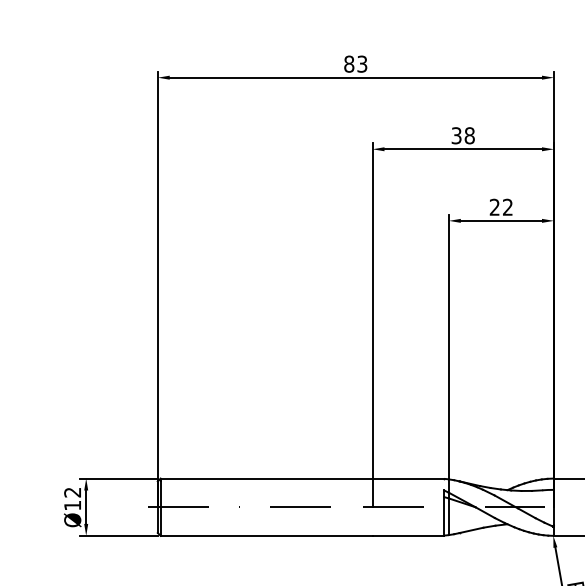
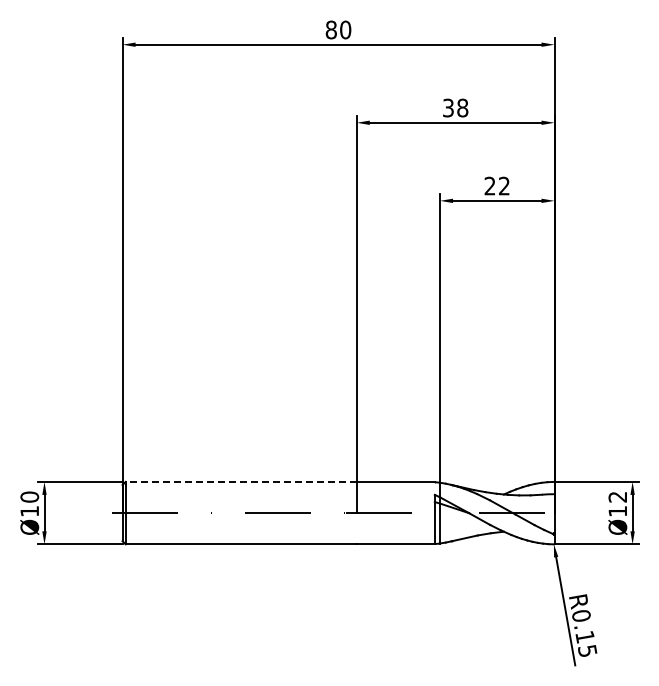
text: (362, 63) -> (345, 29), 83 -> 80
line: (266, 478) -> (241, 481), solid -> dashed
text: (72, 491) -> (29, 496), Ø12 -> Ø10

